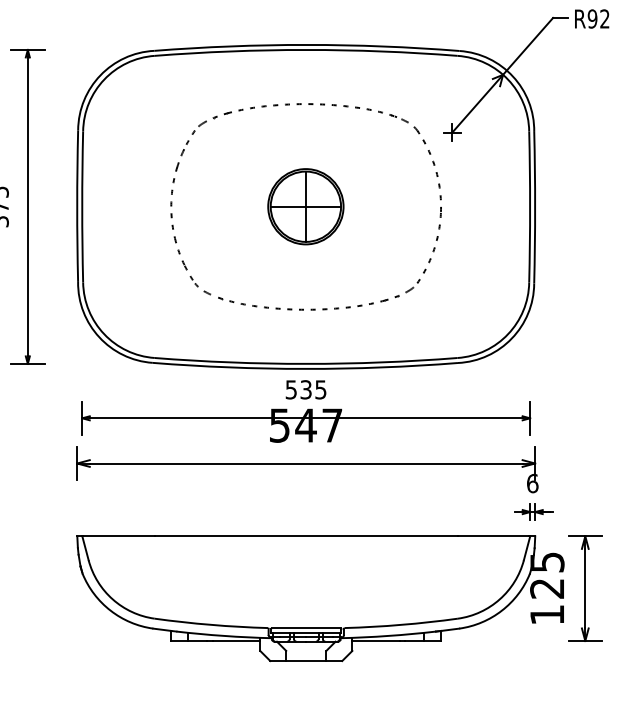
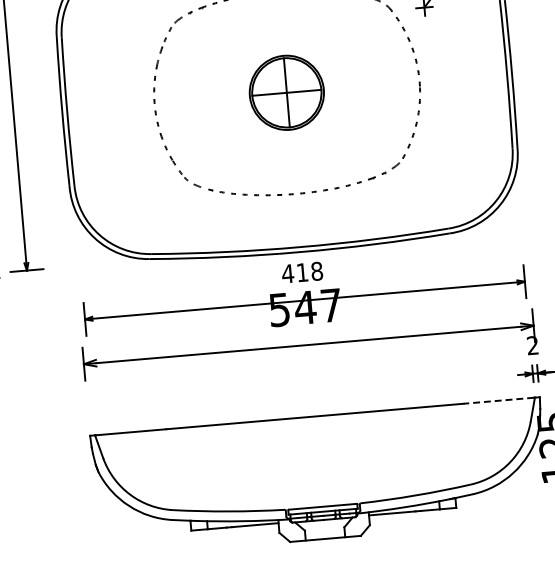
text: (305, 389) -> (301, 272), 535 -> 418
text: (532, 483) -> (532, 345), 6 -> 2
line: (493, 536) -> (498, 400), solid -> dashed

